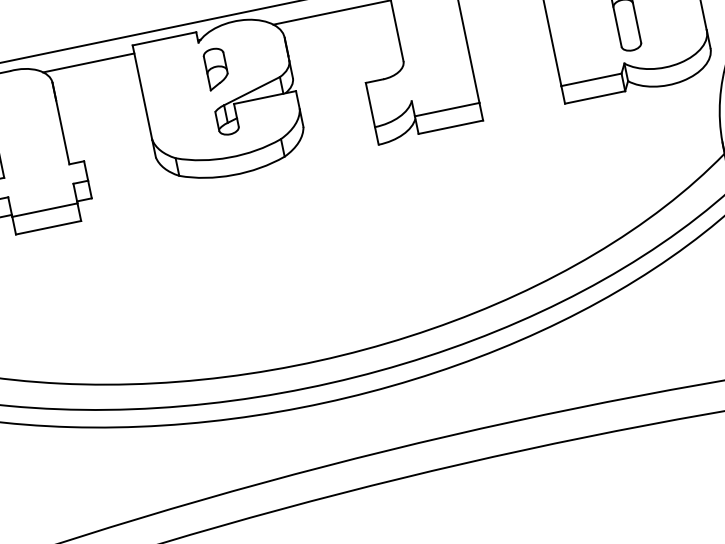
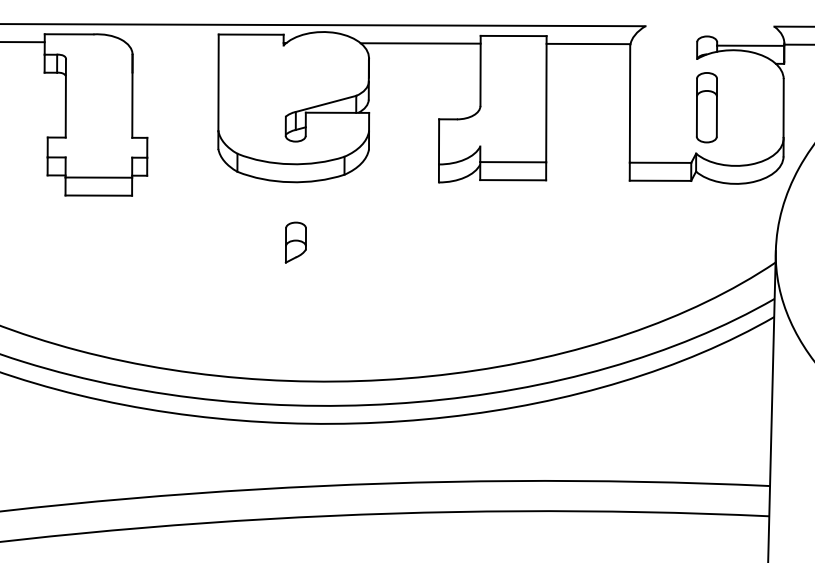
line: (88, 62) -> (171, 42), removed
part: (216, 68) -> (295, 242), moved

